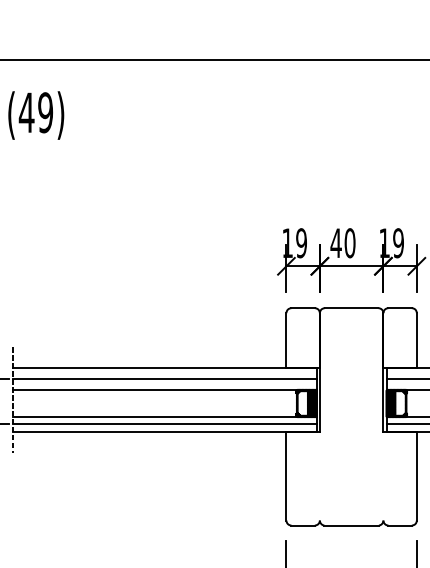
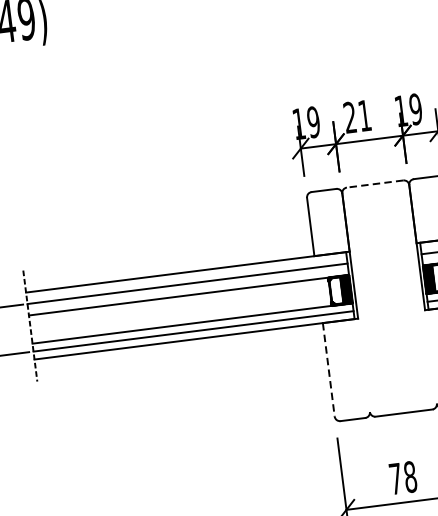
text: (342, 243) -> (356, 117), 40 -> 21
line: (351, 308) -> (375, 184), solid -> dashed
line: (286, 476) -> (328, 370), solid -> dashed

